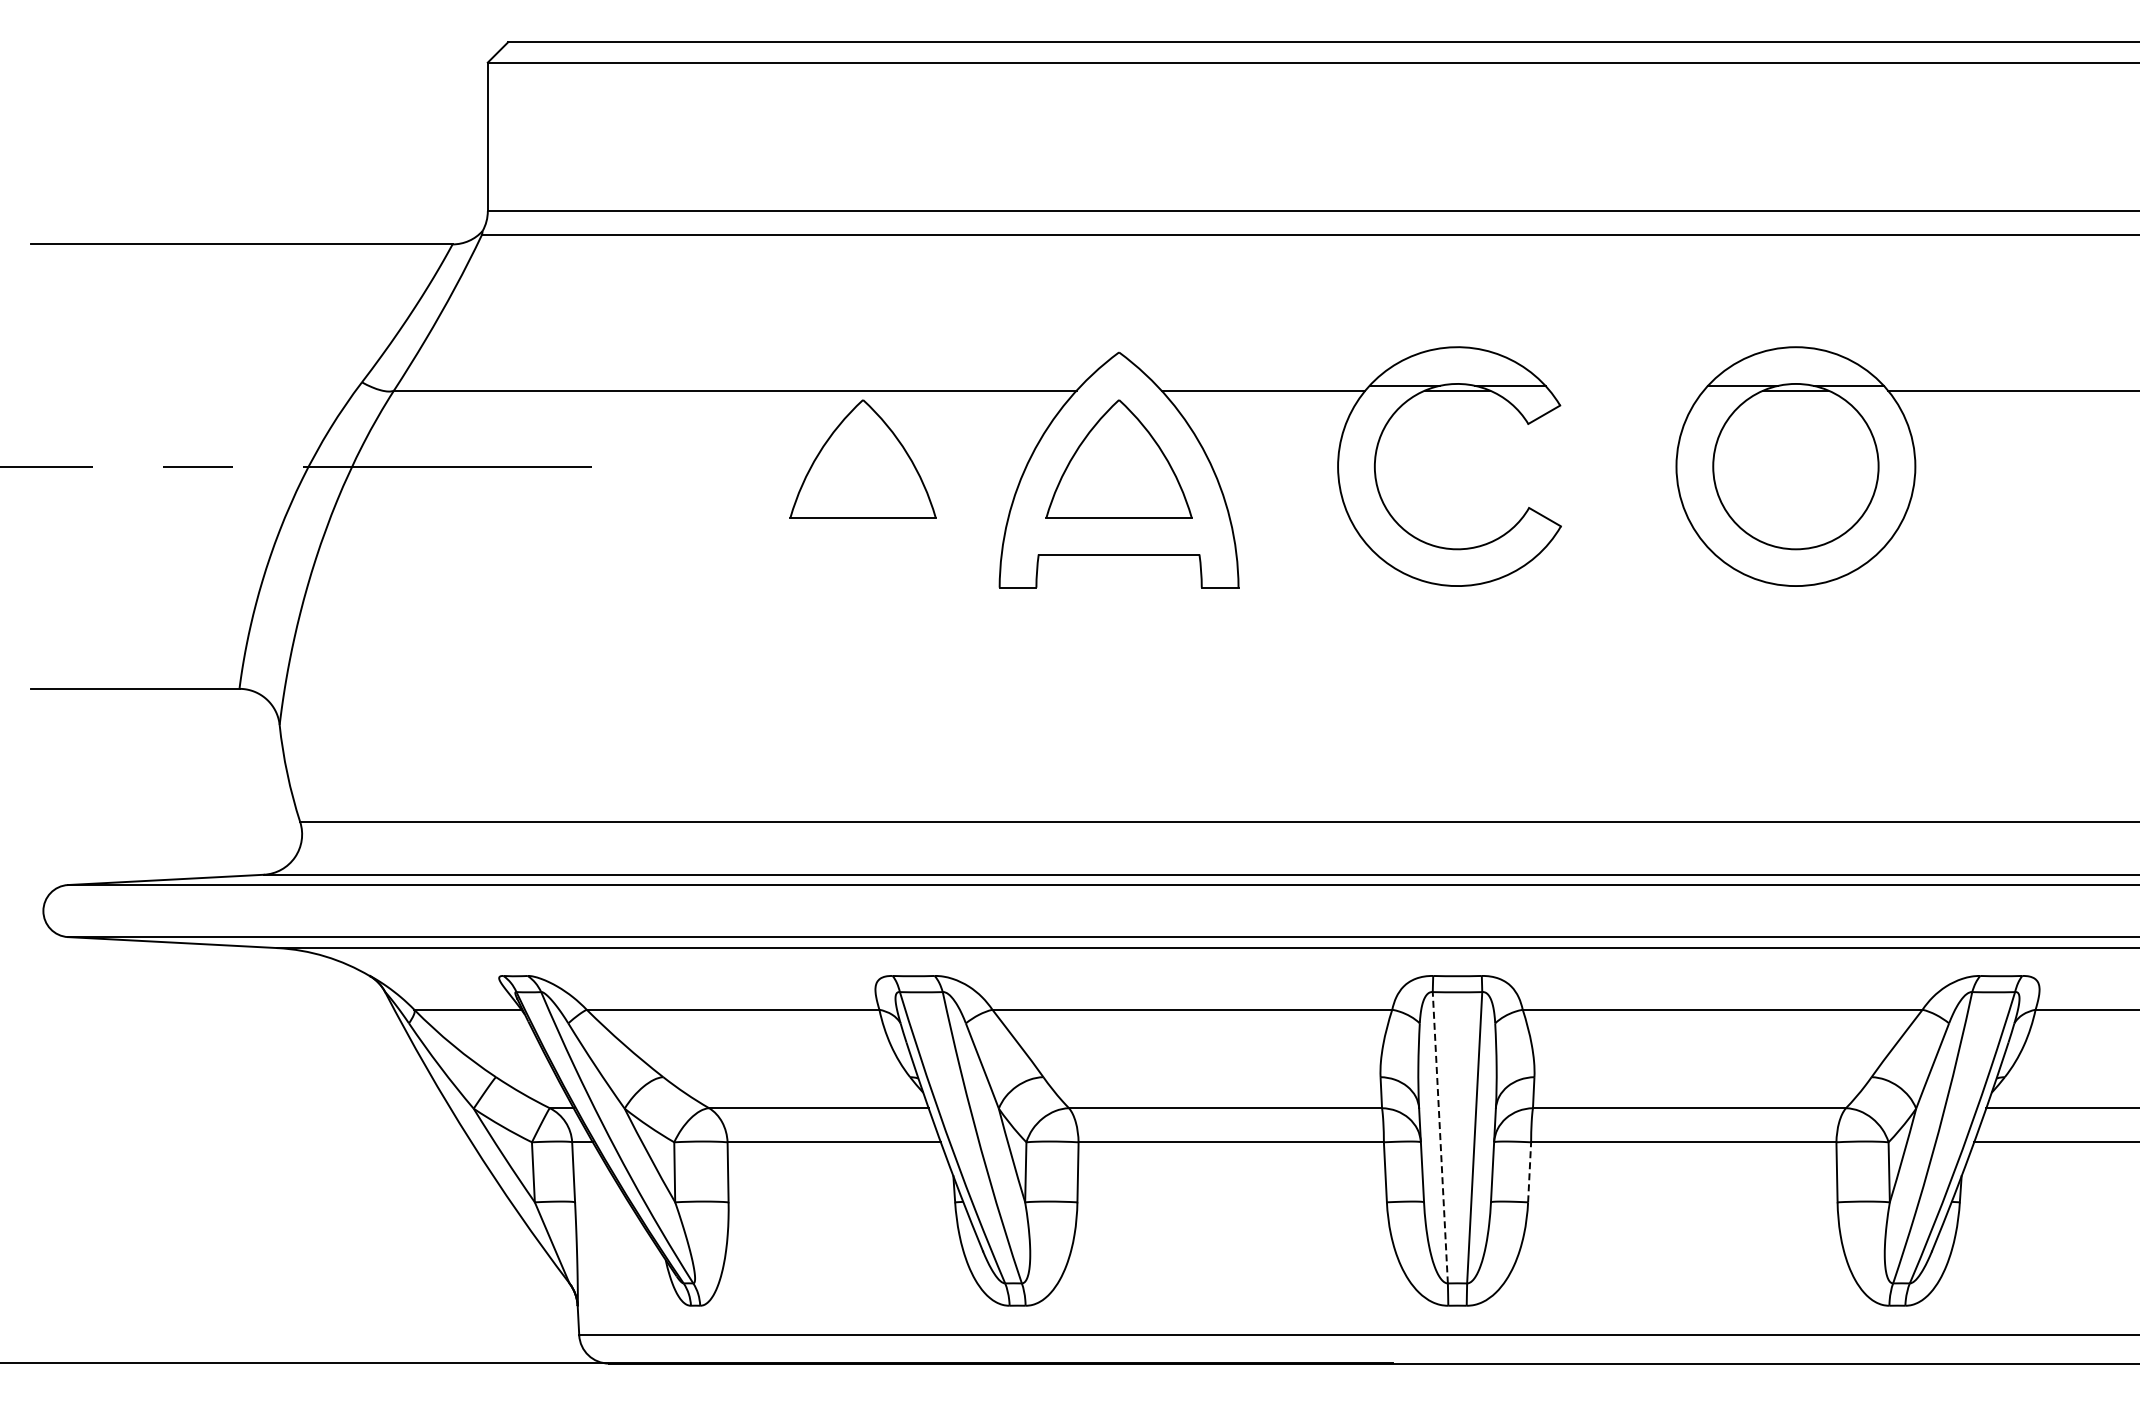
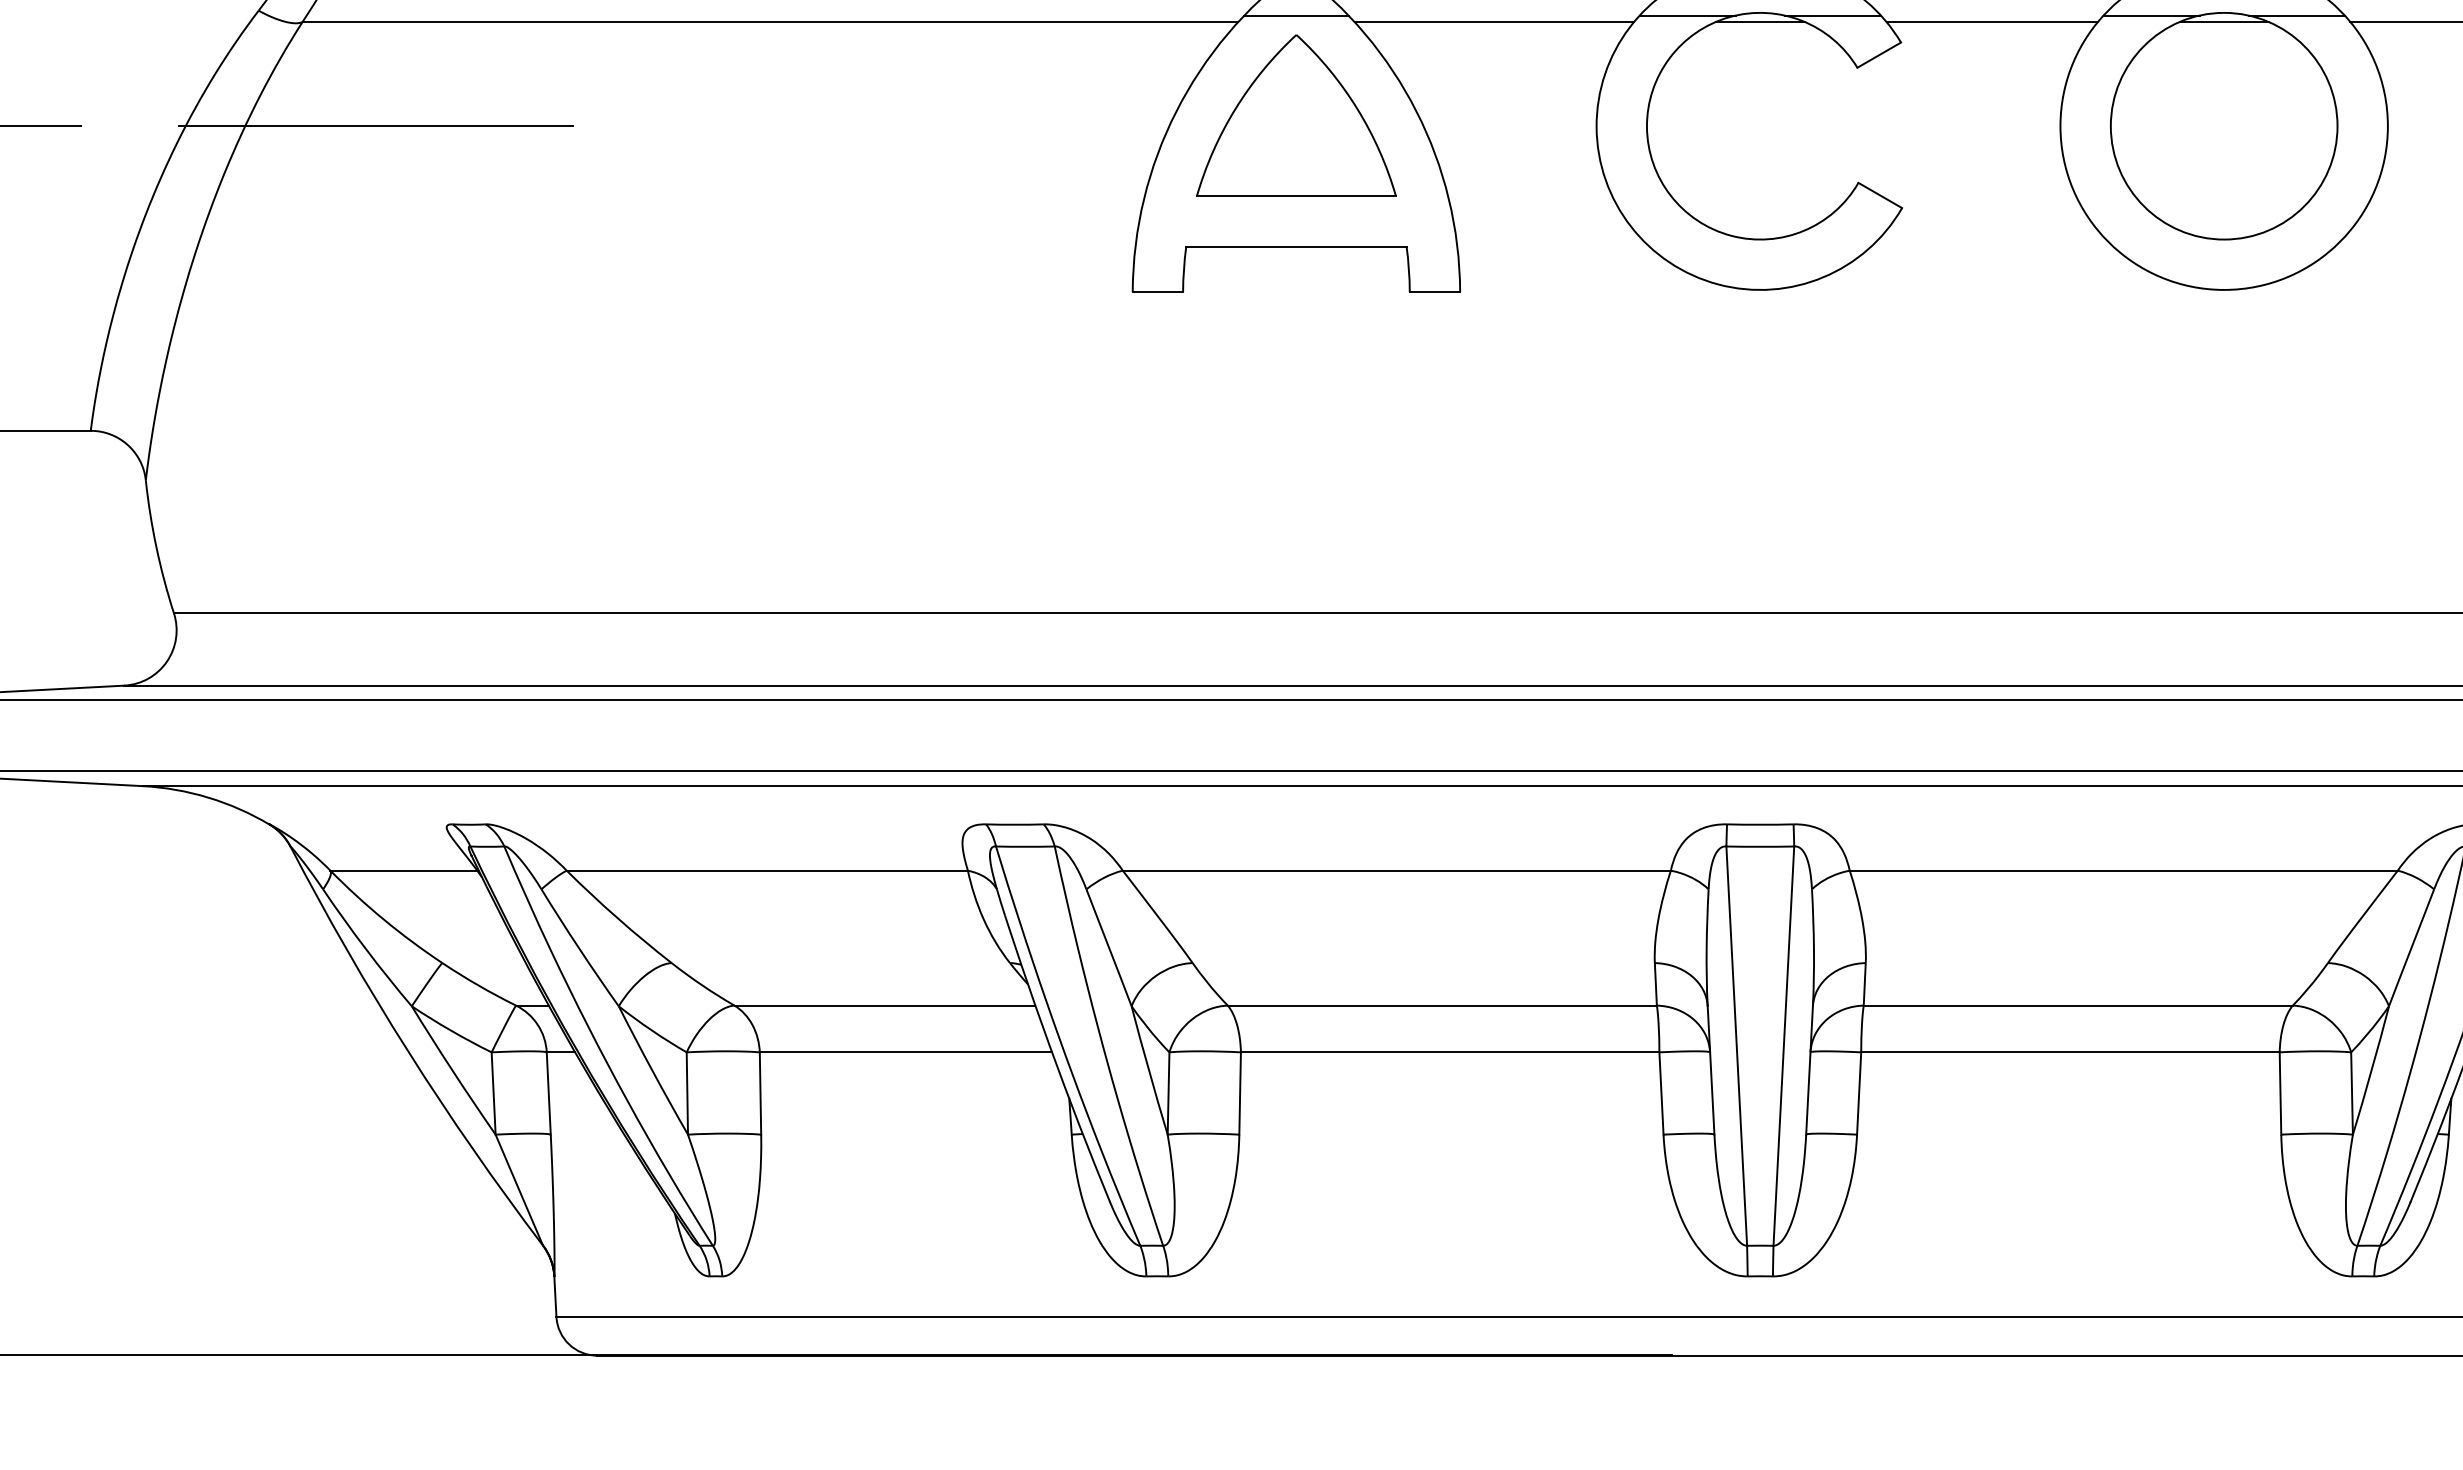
line: (1119, 385) -> (1296, 15), added
line: (1626, 390) -> (1991, 21), added
part: (862, 458) -> (944, 115), removed
line: (1440, 1137) -> (1736, 1045), dashed -> solid
line: (1529, 1171) -> (1858, 1092), dashed -> solid

